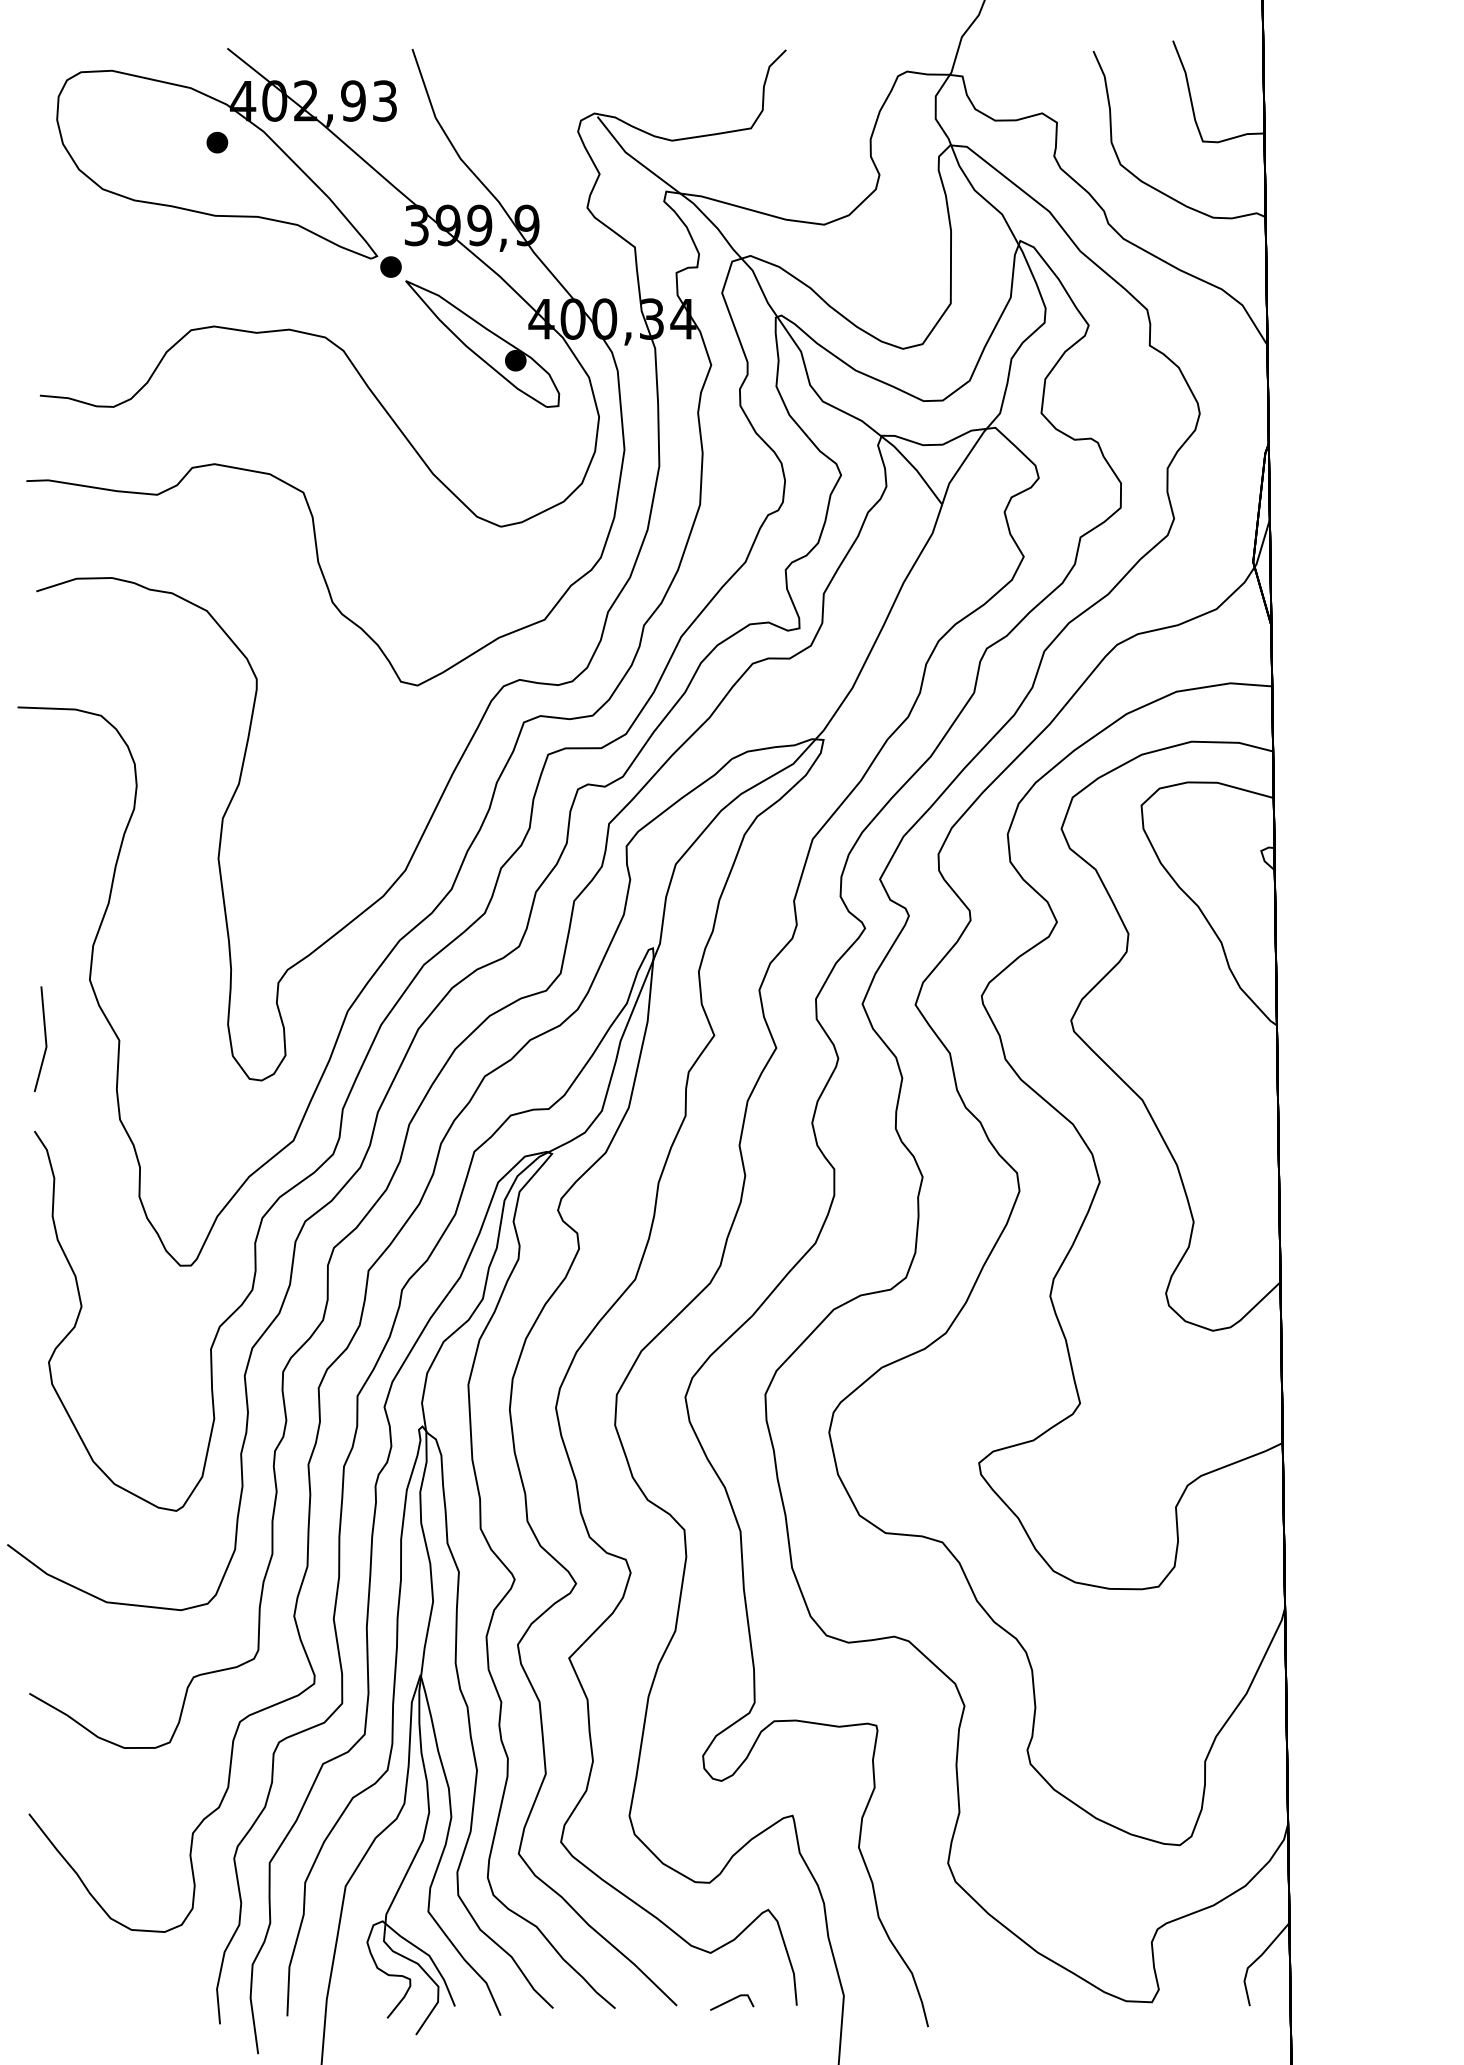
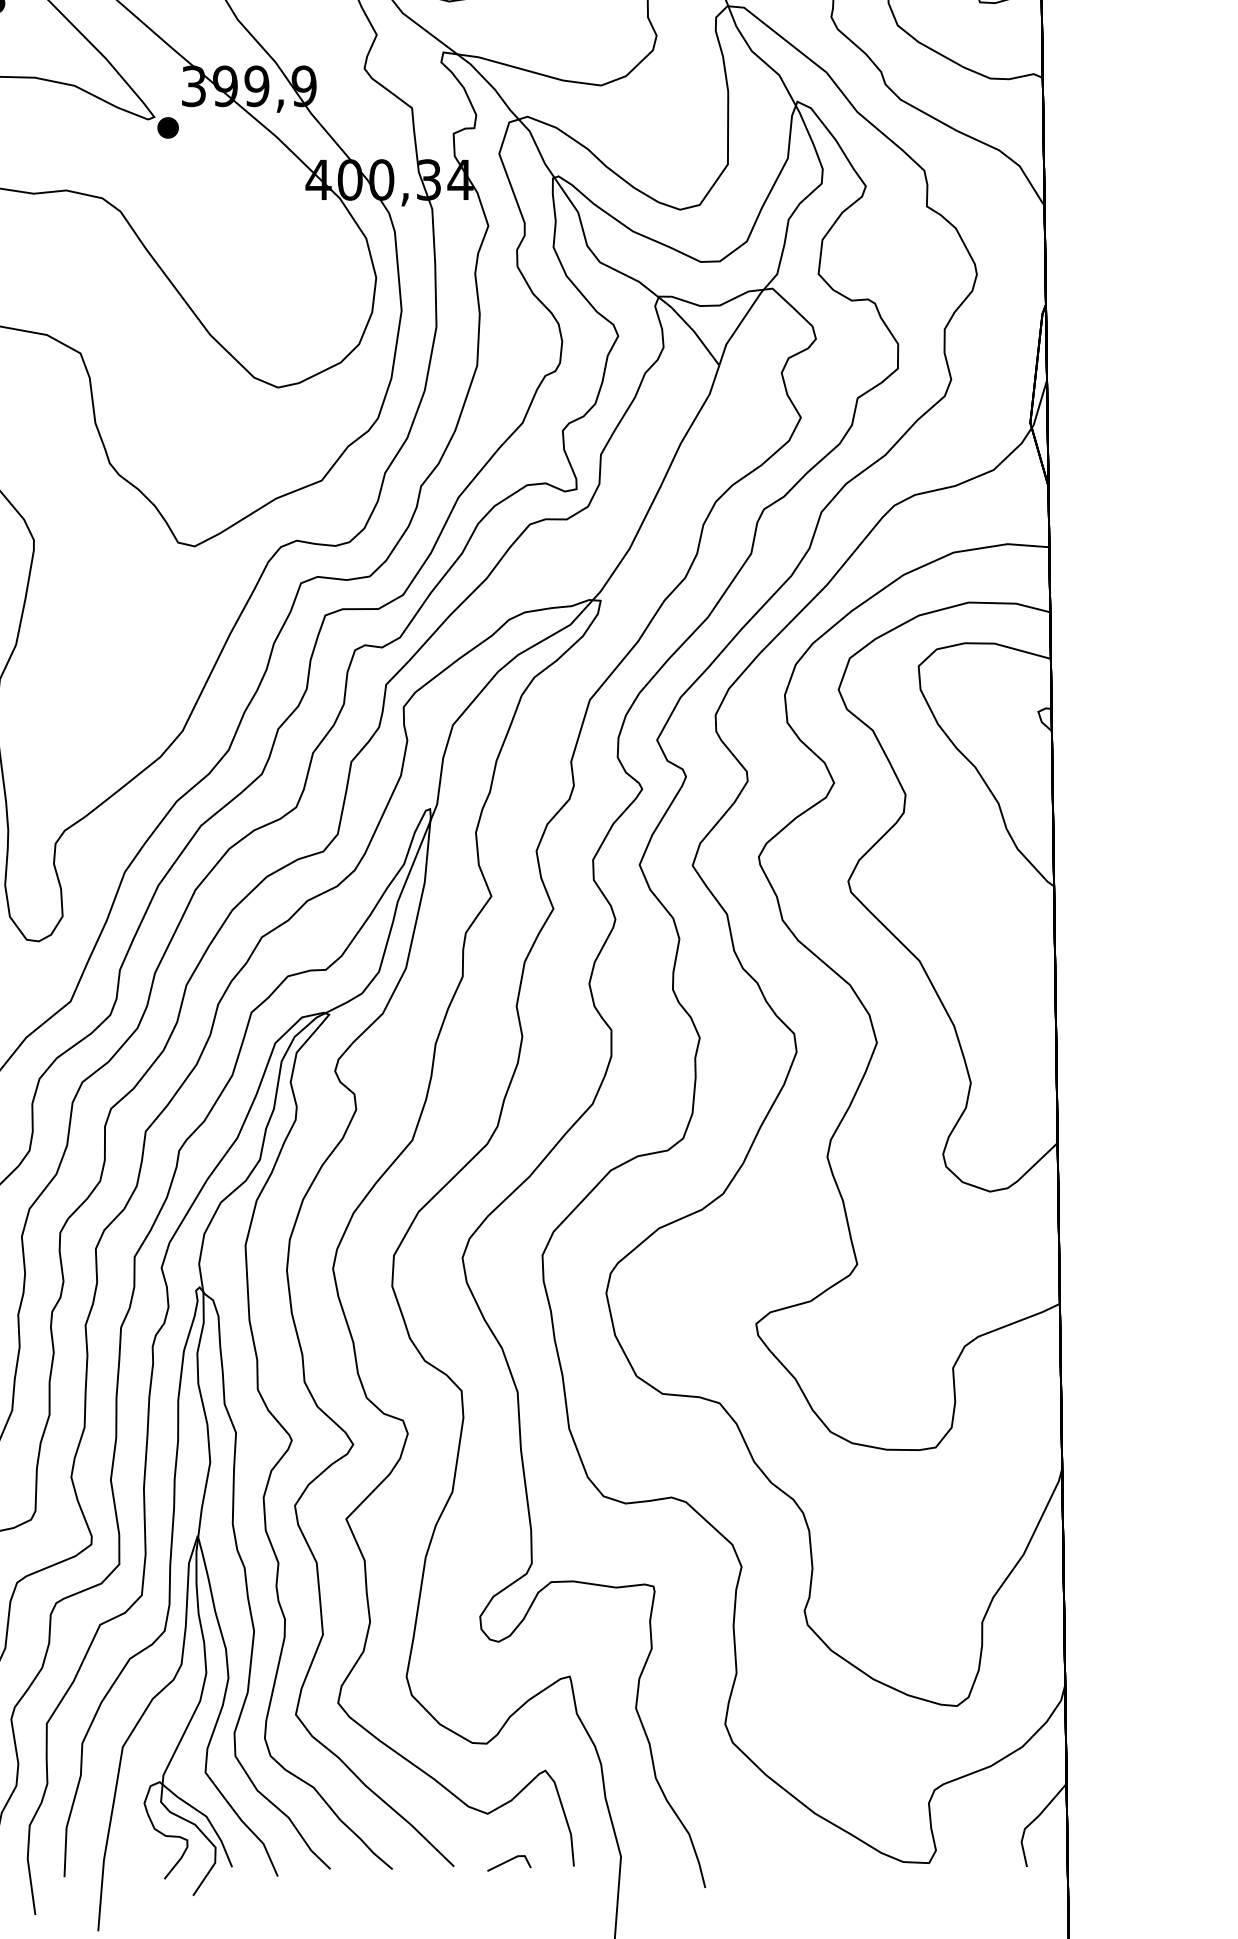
part: (482, 343) -> (259, 204), removed

